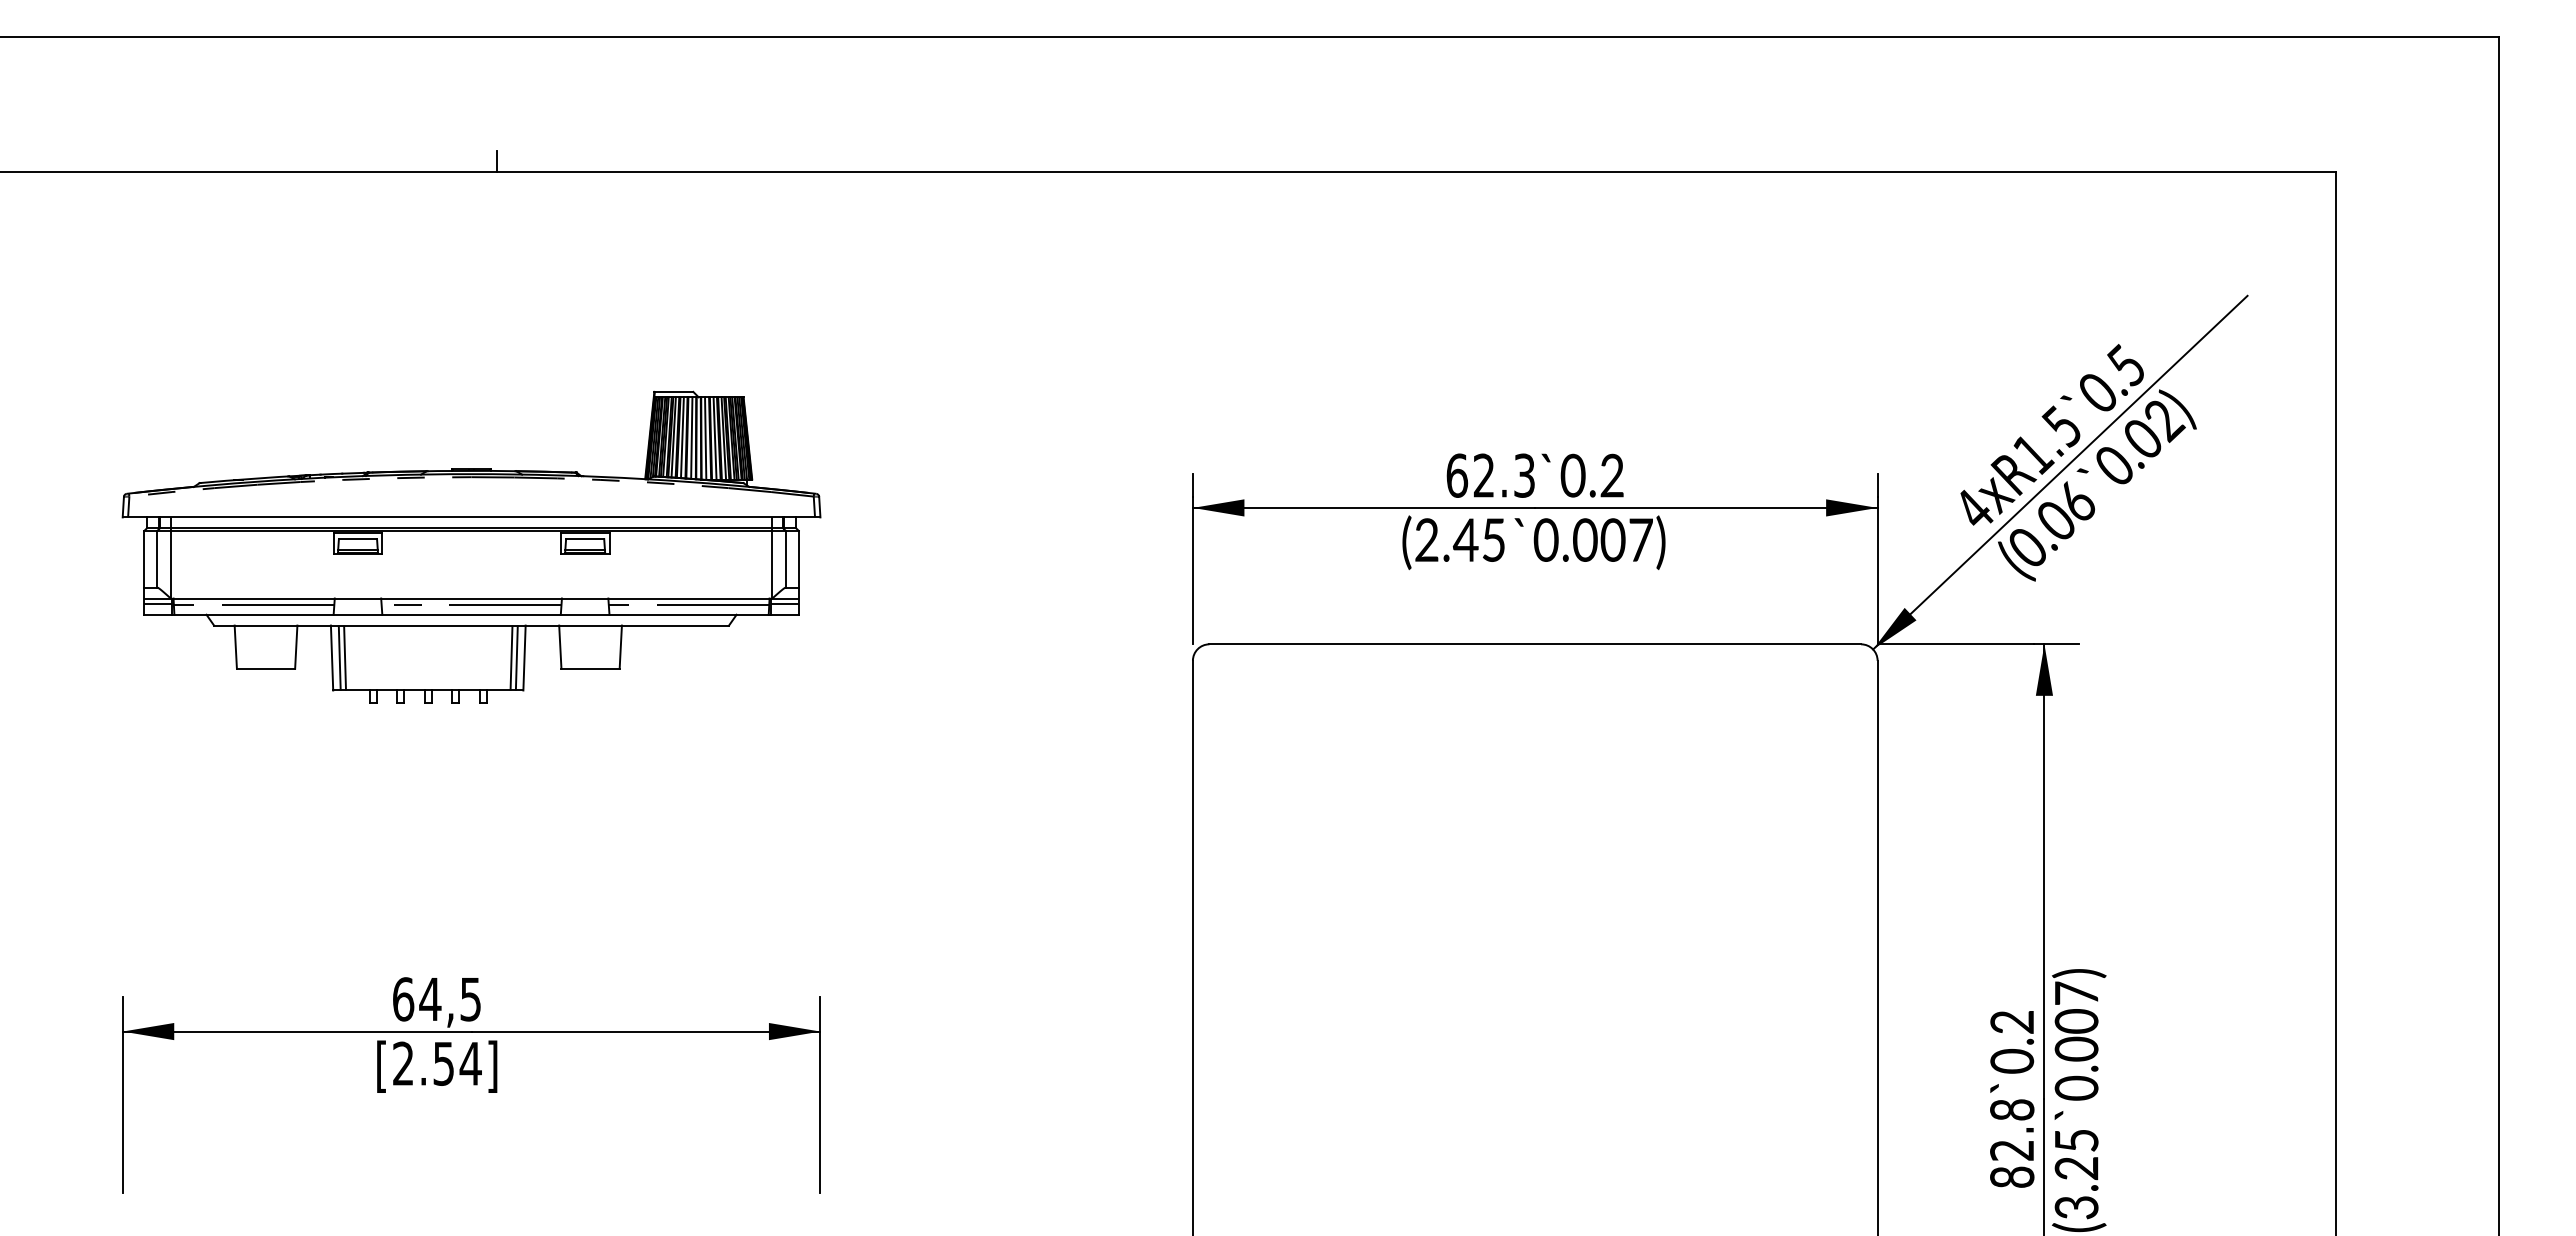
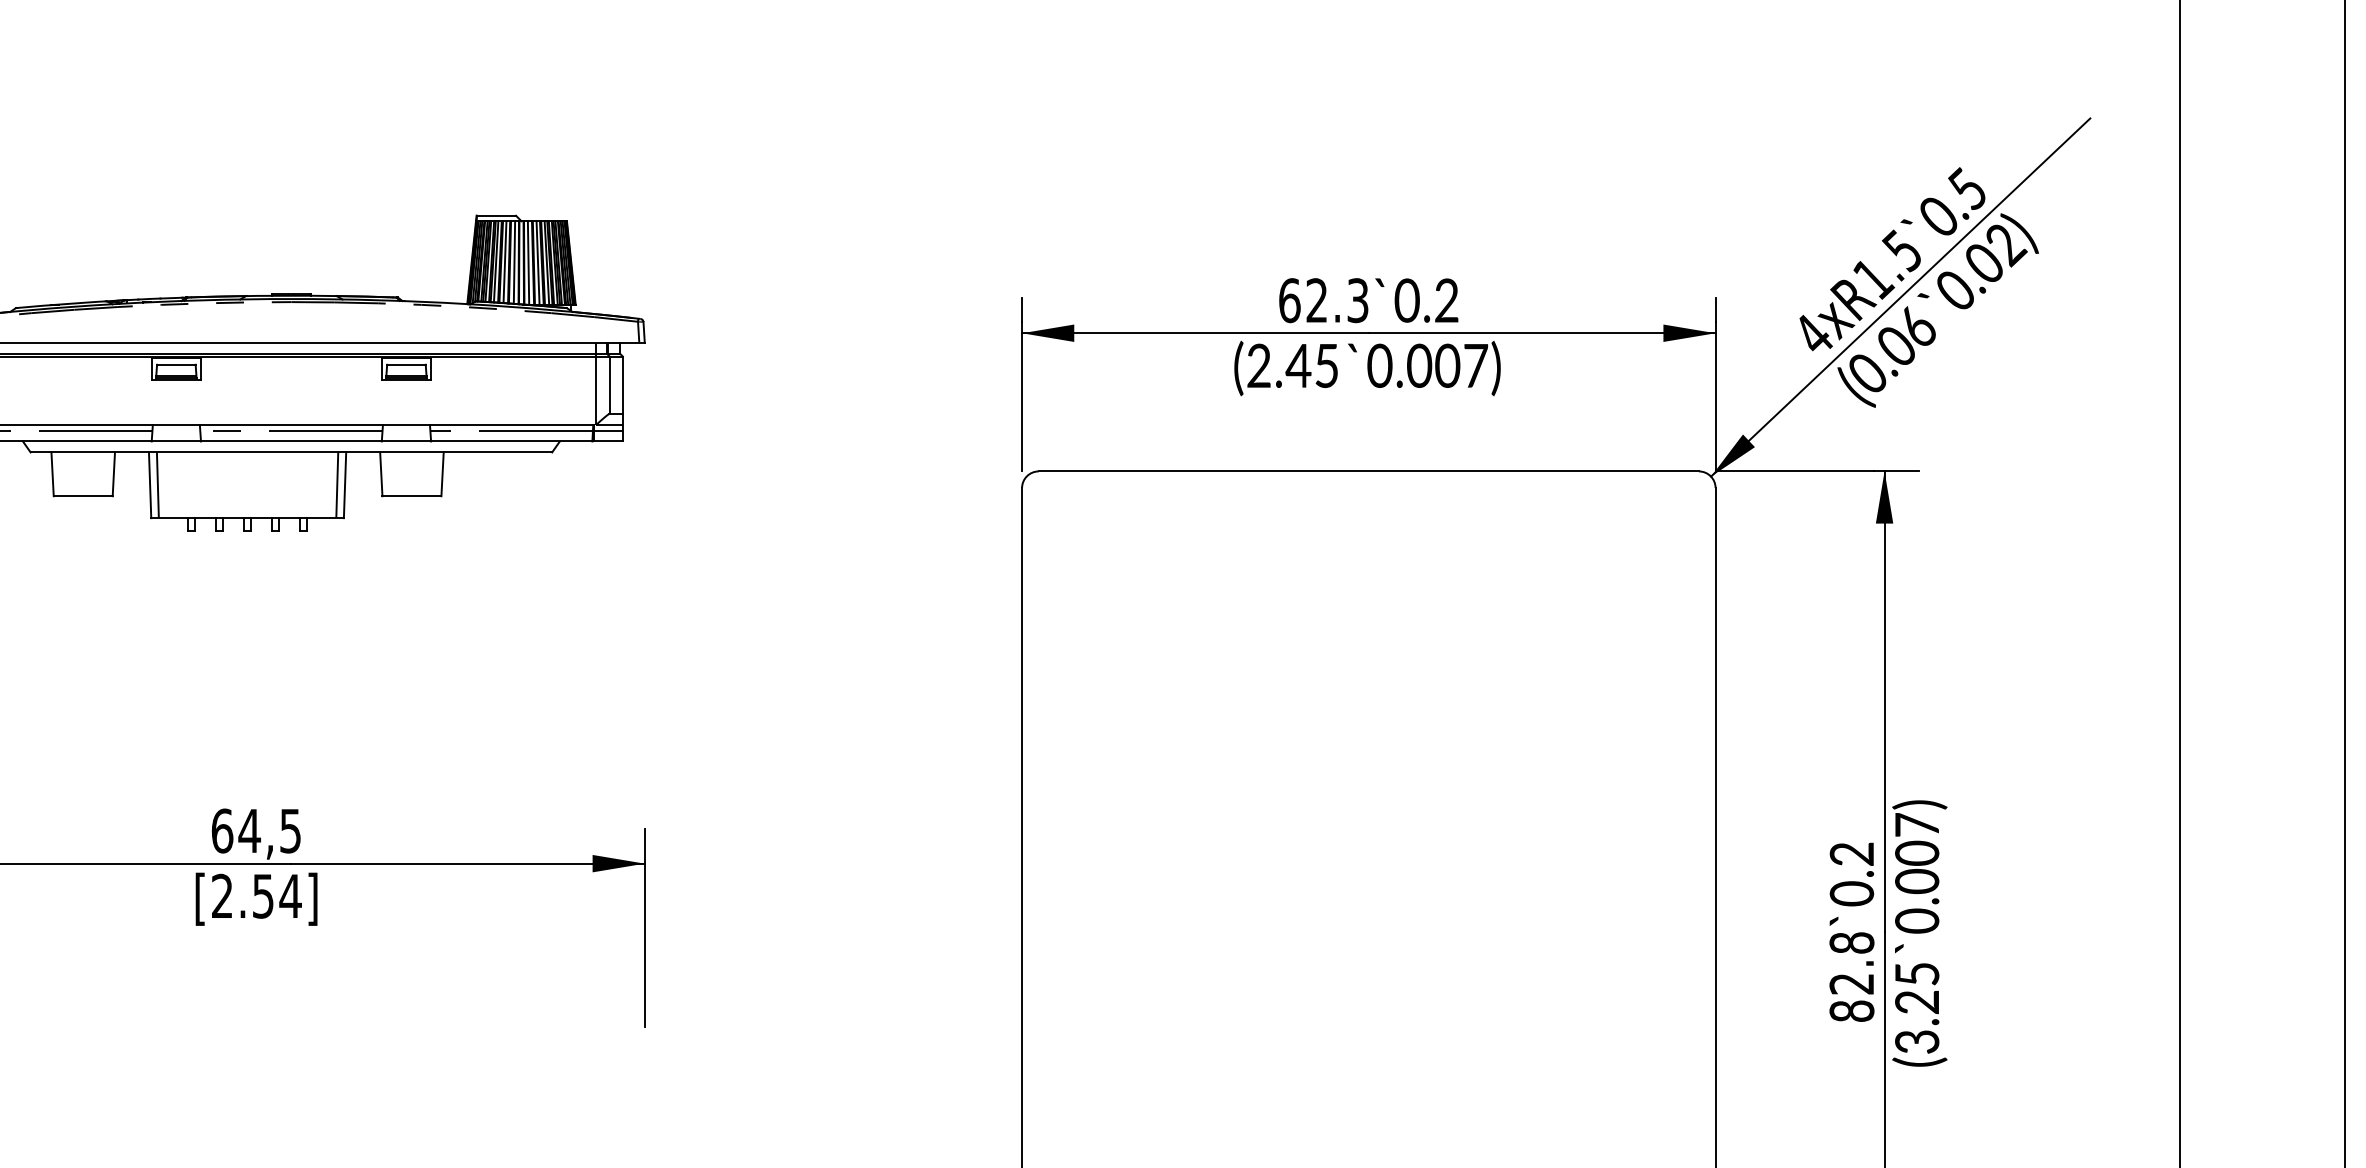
line: (345, 657) -> (163, 484), removed
line: (511, 657) -> (331, 484), removed

